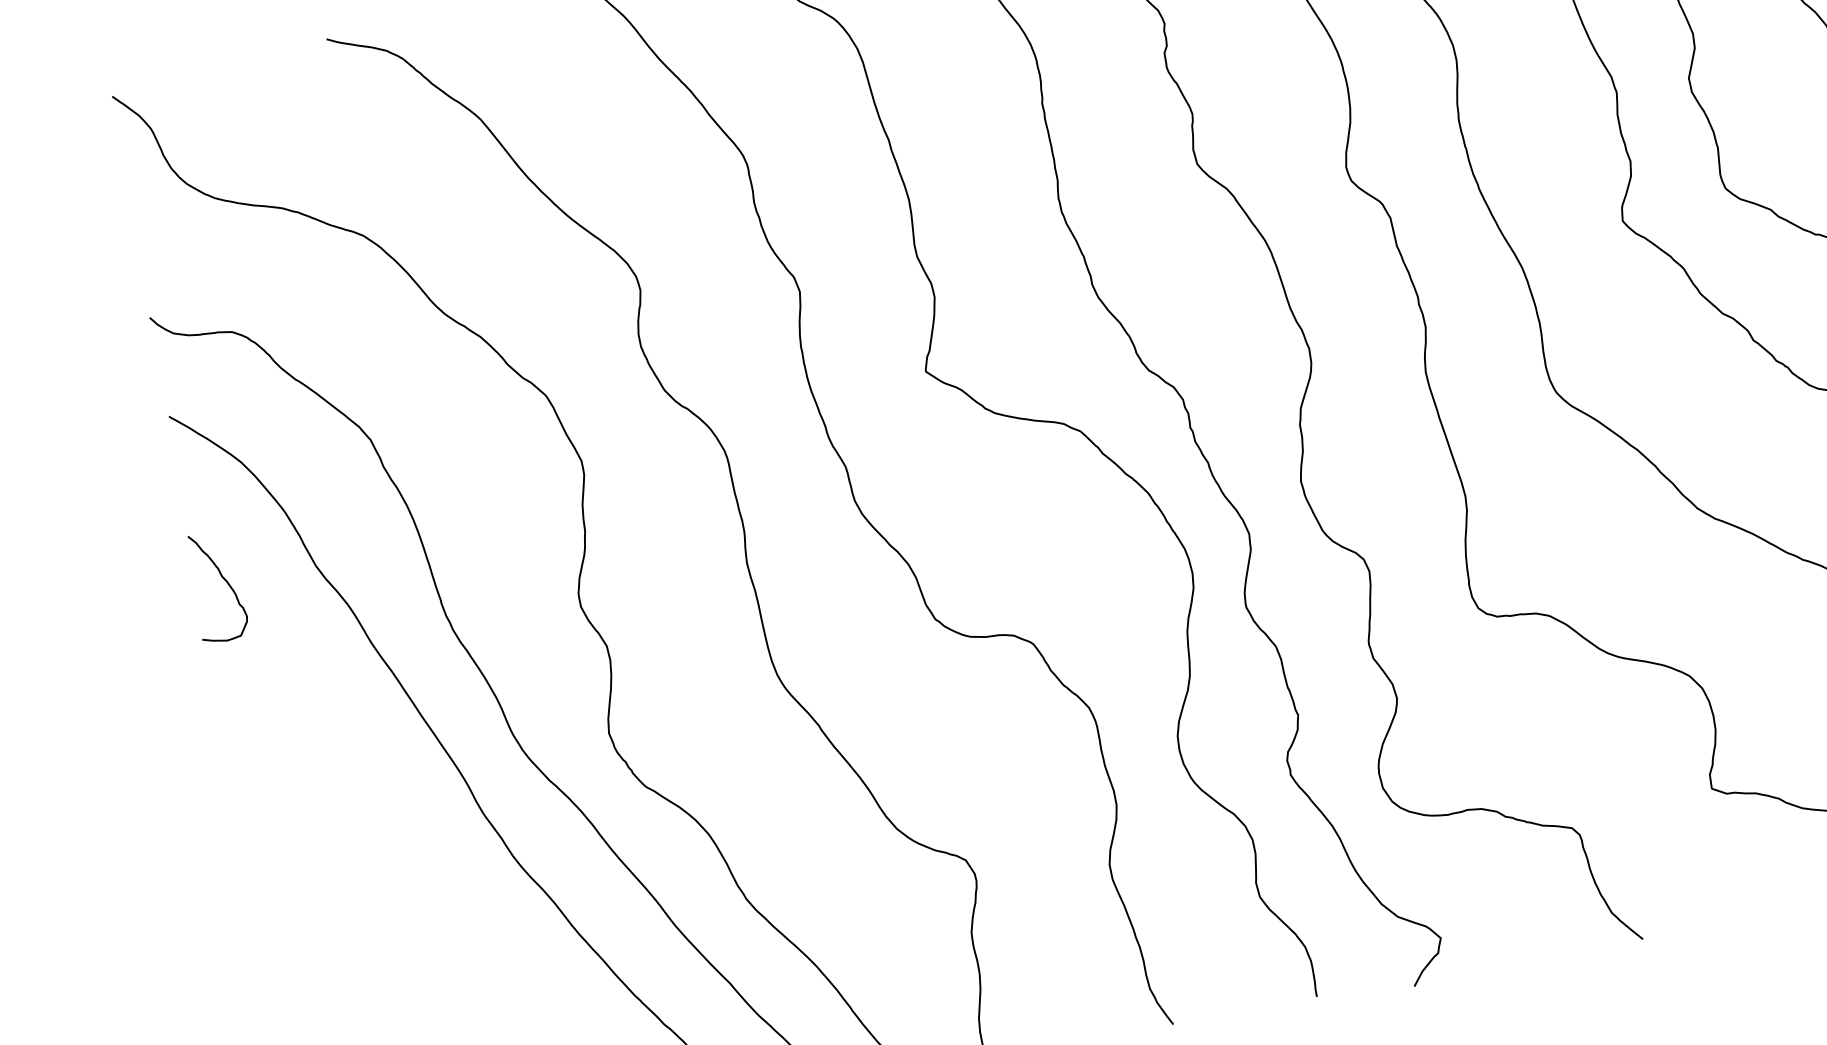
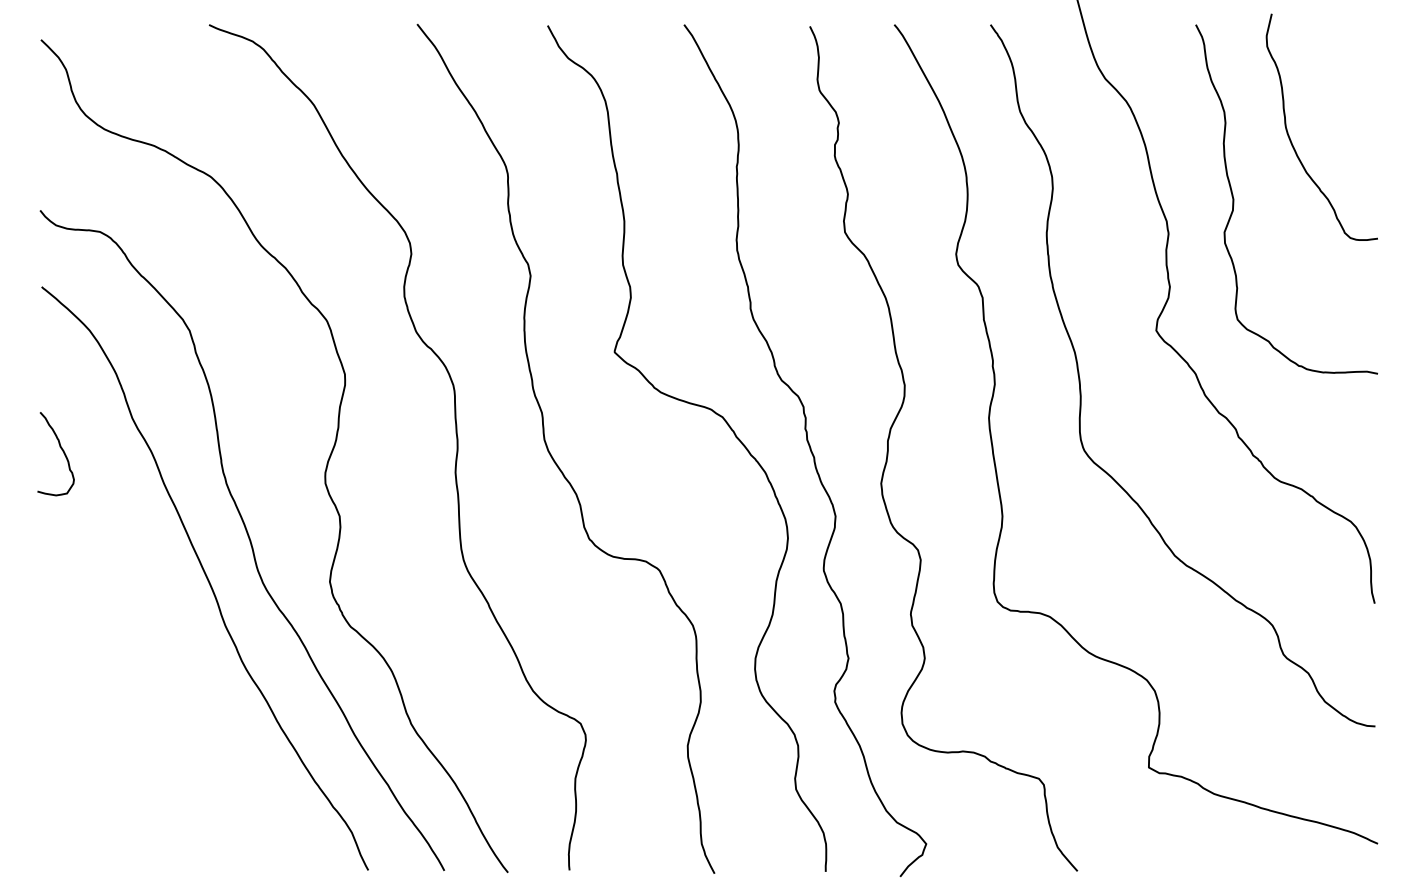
curve: (225, 582) -> (62, 451), moved

